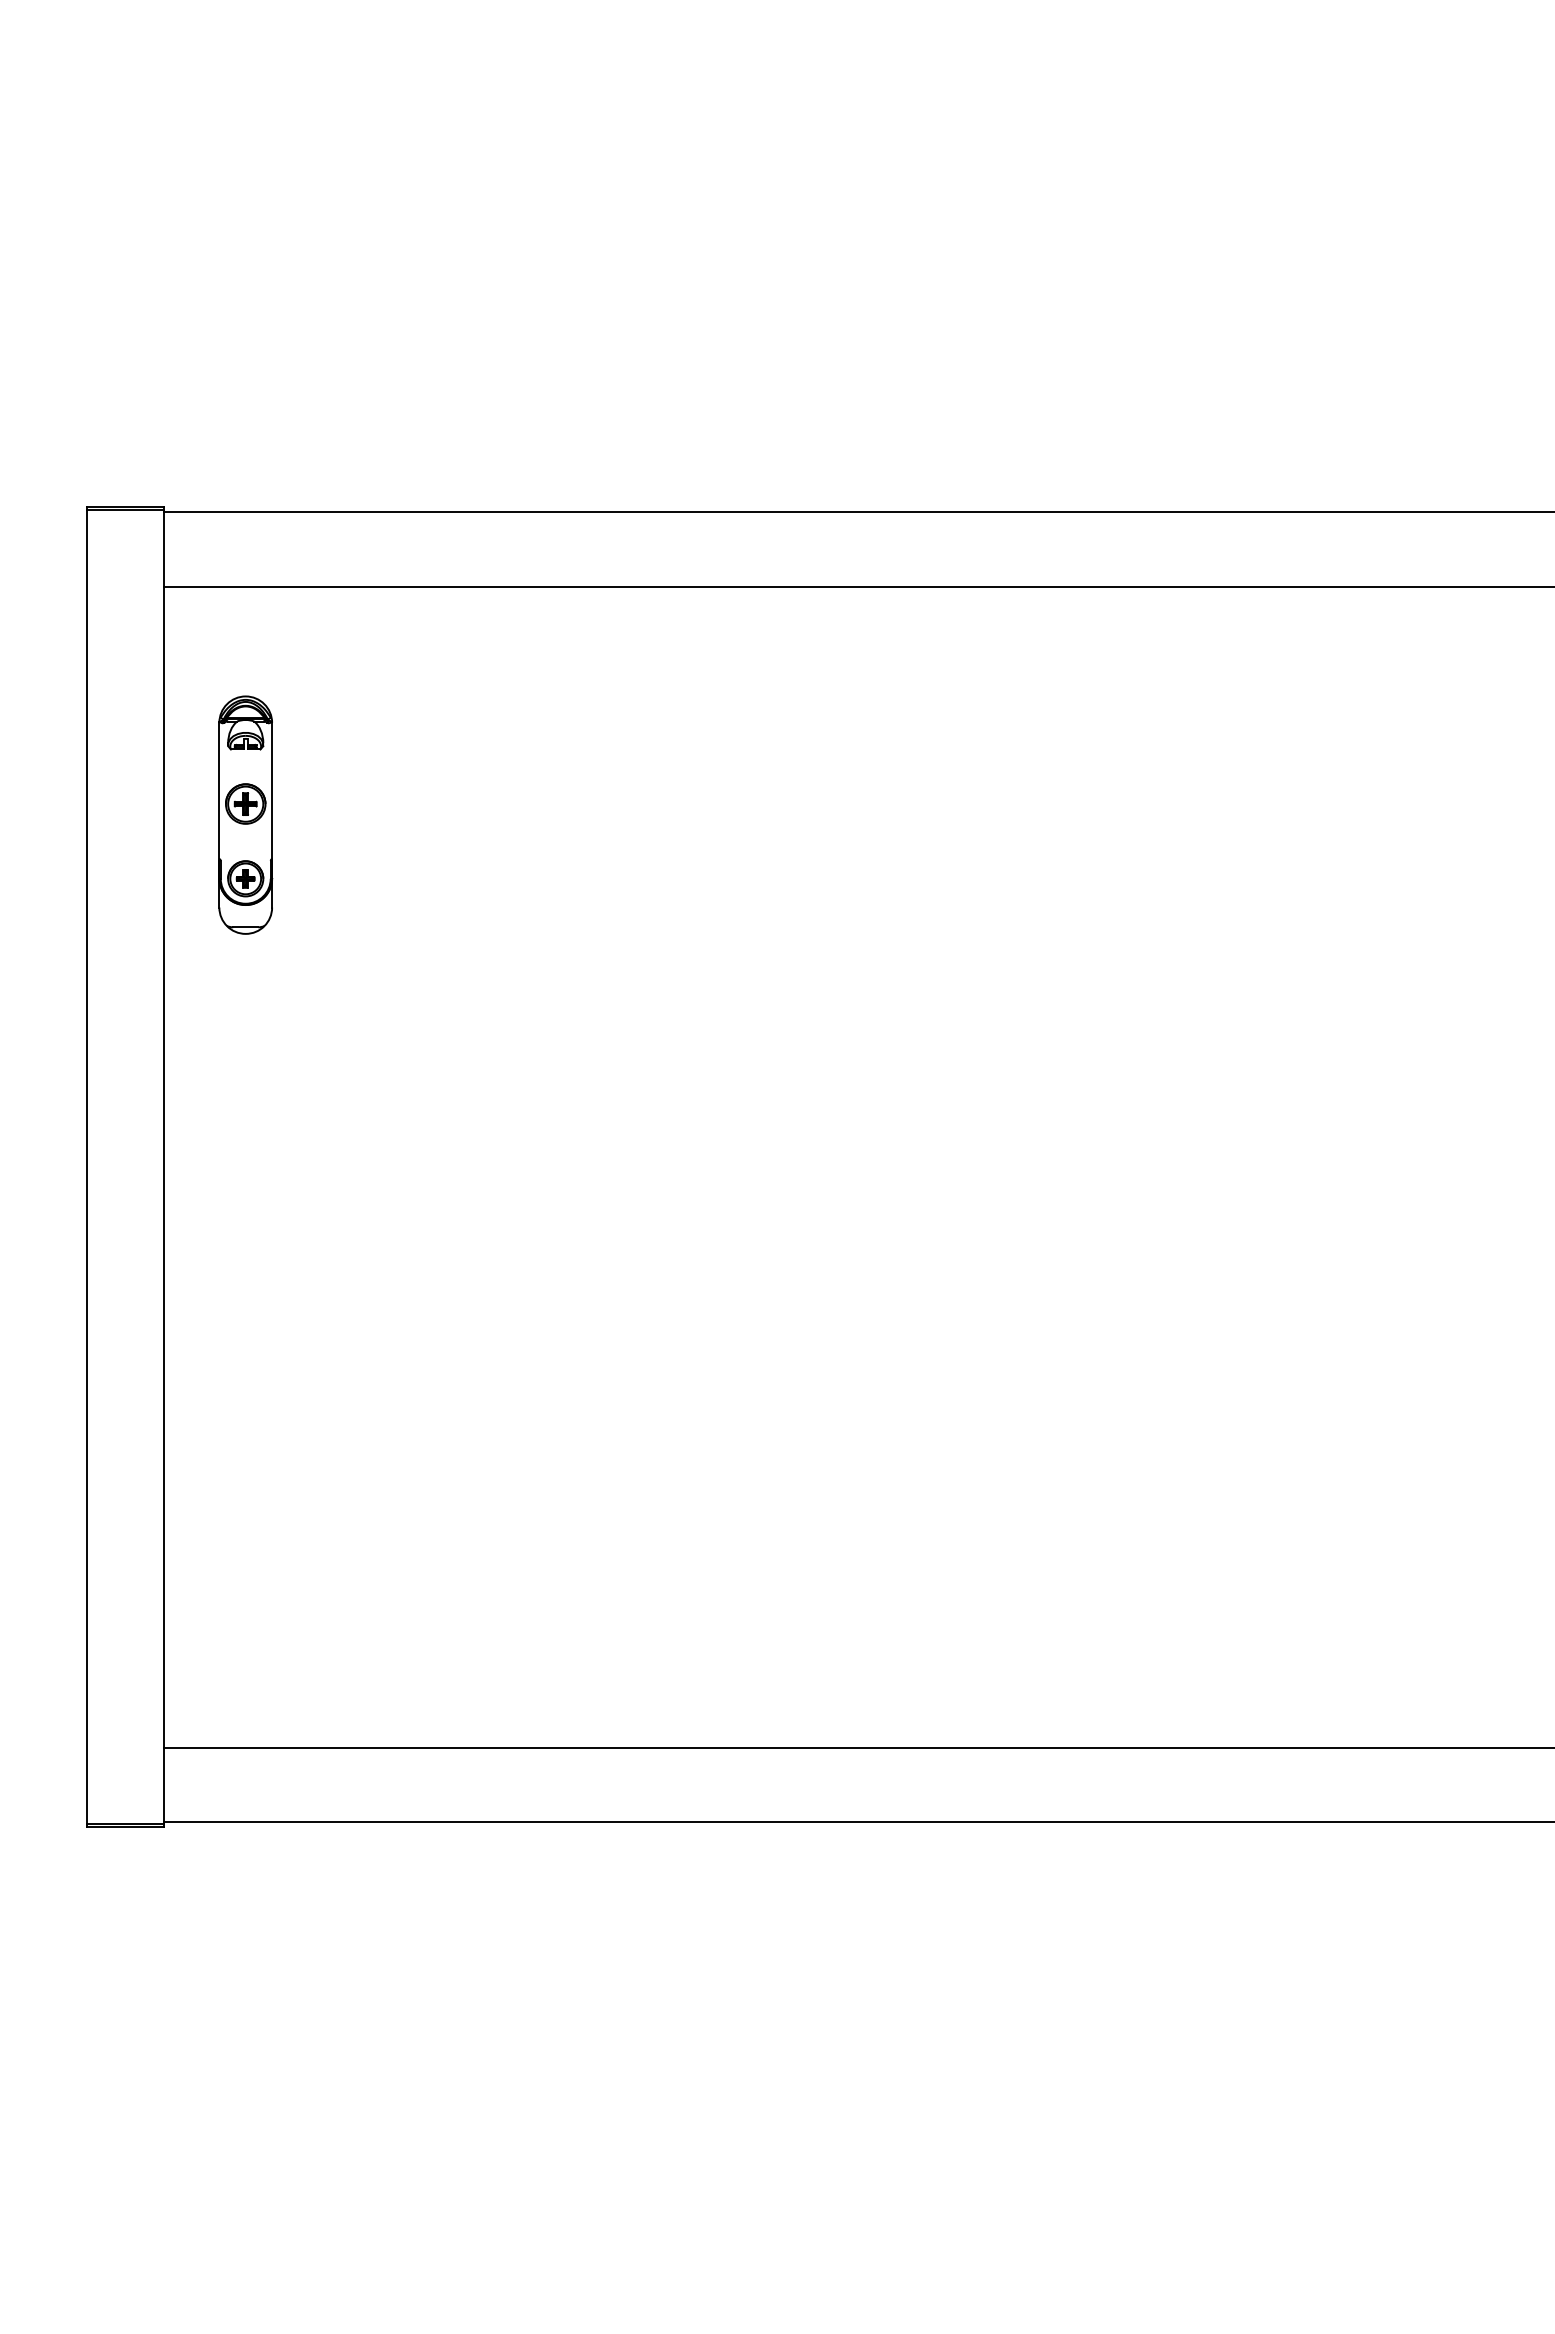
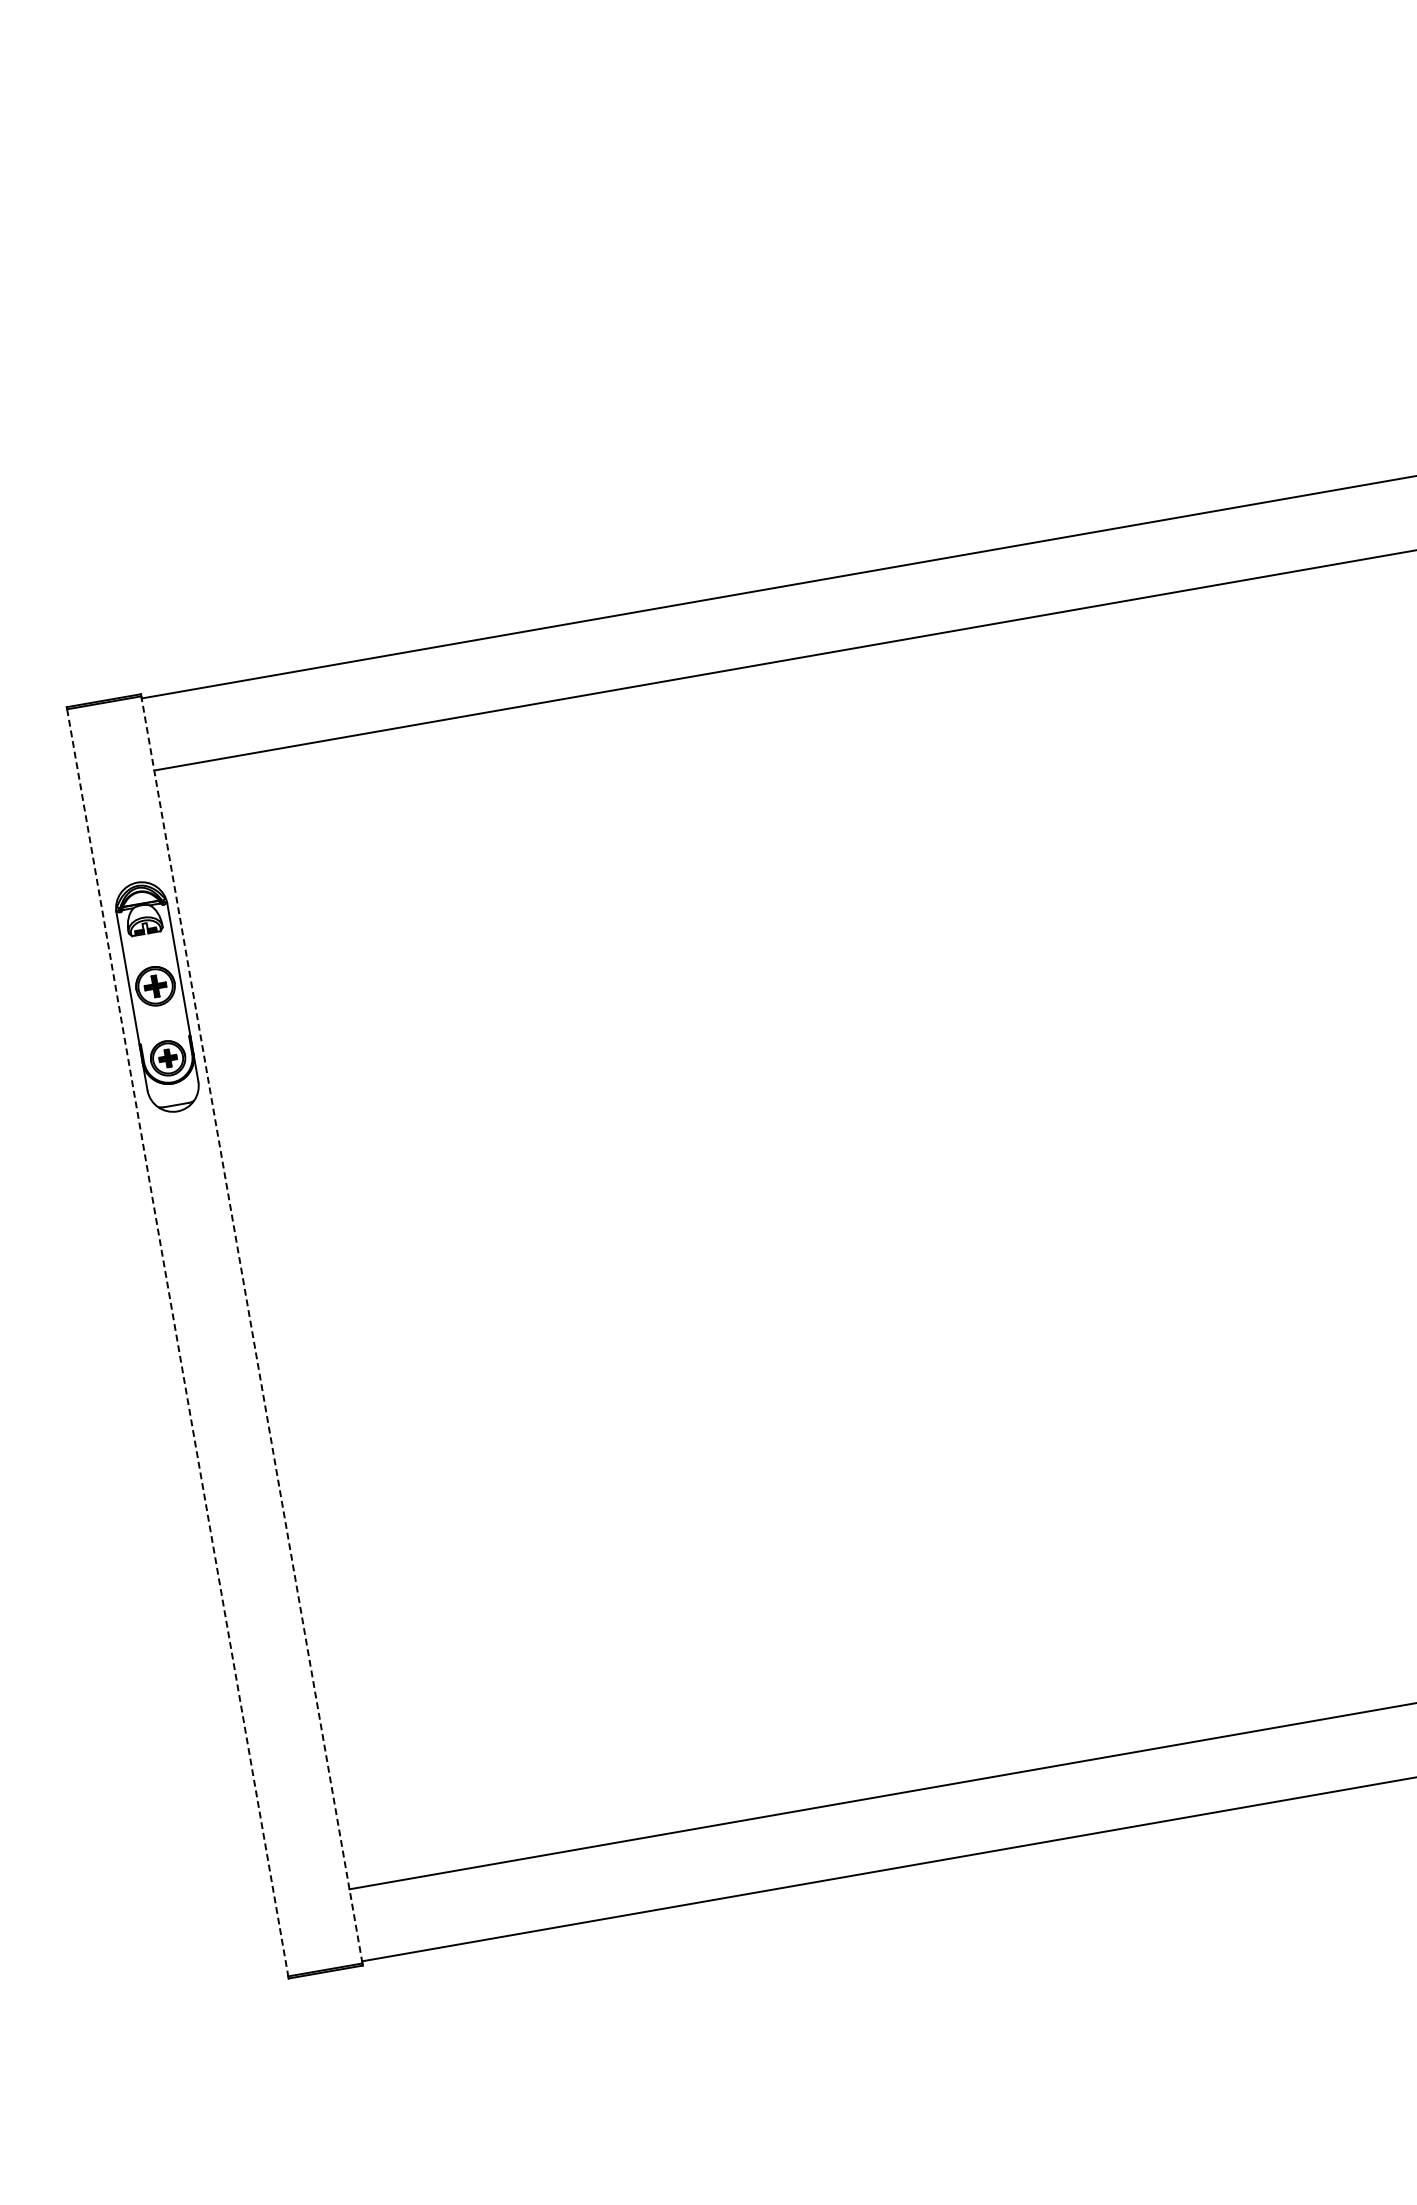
part: (245, 814) -> (157, 996), moved
line: (164, 1166) -> (251, 1329), solid -> dashed
line: (87, 1167) -> (177, 1343), solid -> dashed

